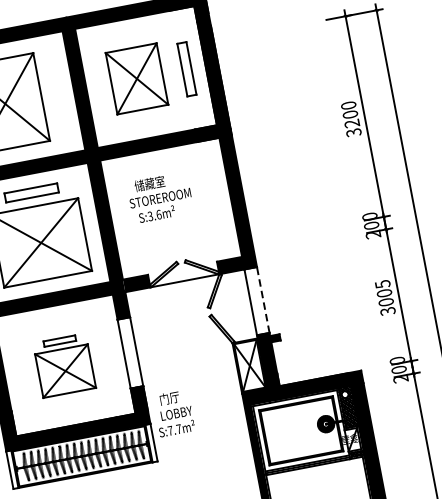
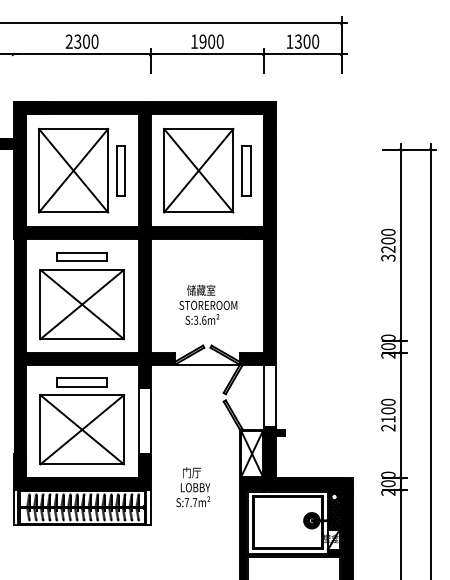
part: (136, 78) -> (198, 170), size x1.43
part: (54, 94) -> (120, 170), added
text: (160, 197) -> (208, 304), moved
text: (385, 297) -> (388, 414), 3005 -> 2100
line: (262, 299) -> (275, 395), dashed -> solid
part: (63, 366) -> (81, 421), size x1.67
text: (174, 413) -> (193, 487), moved

